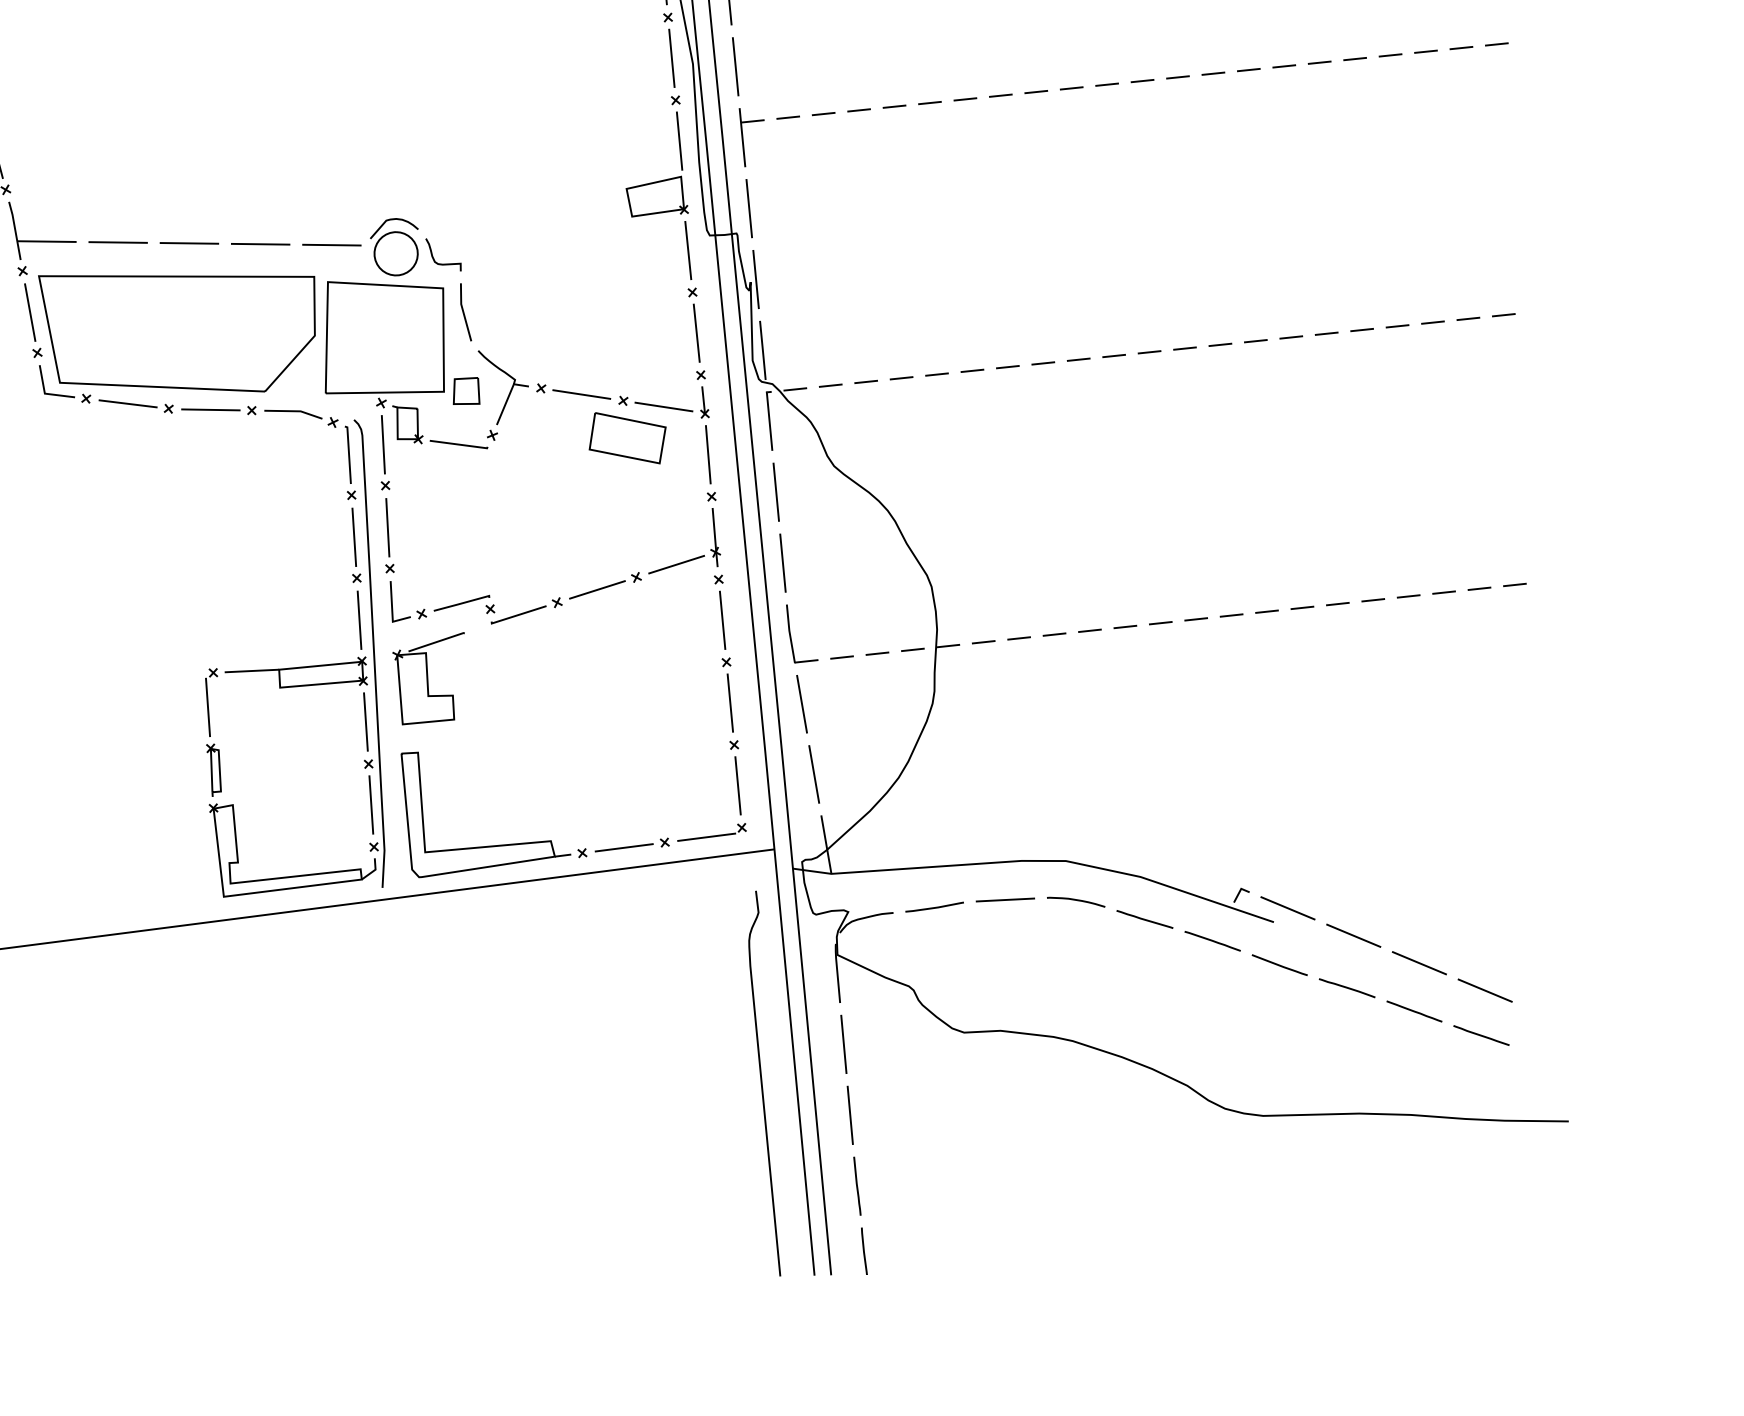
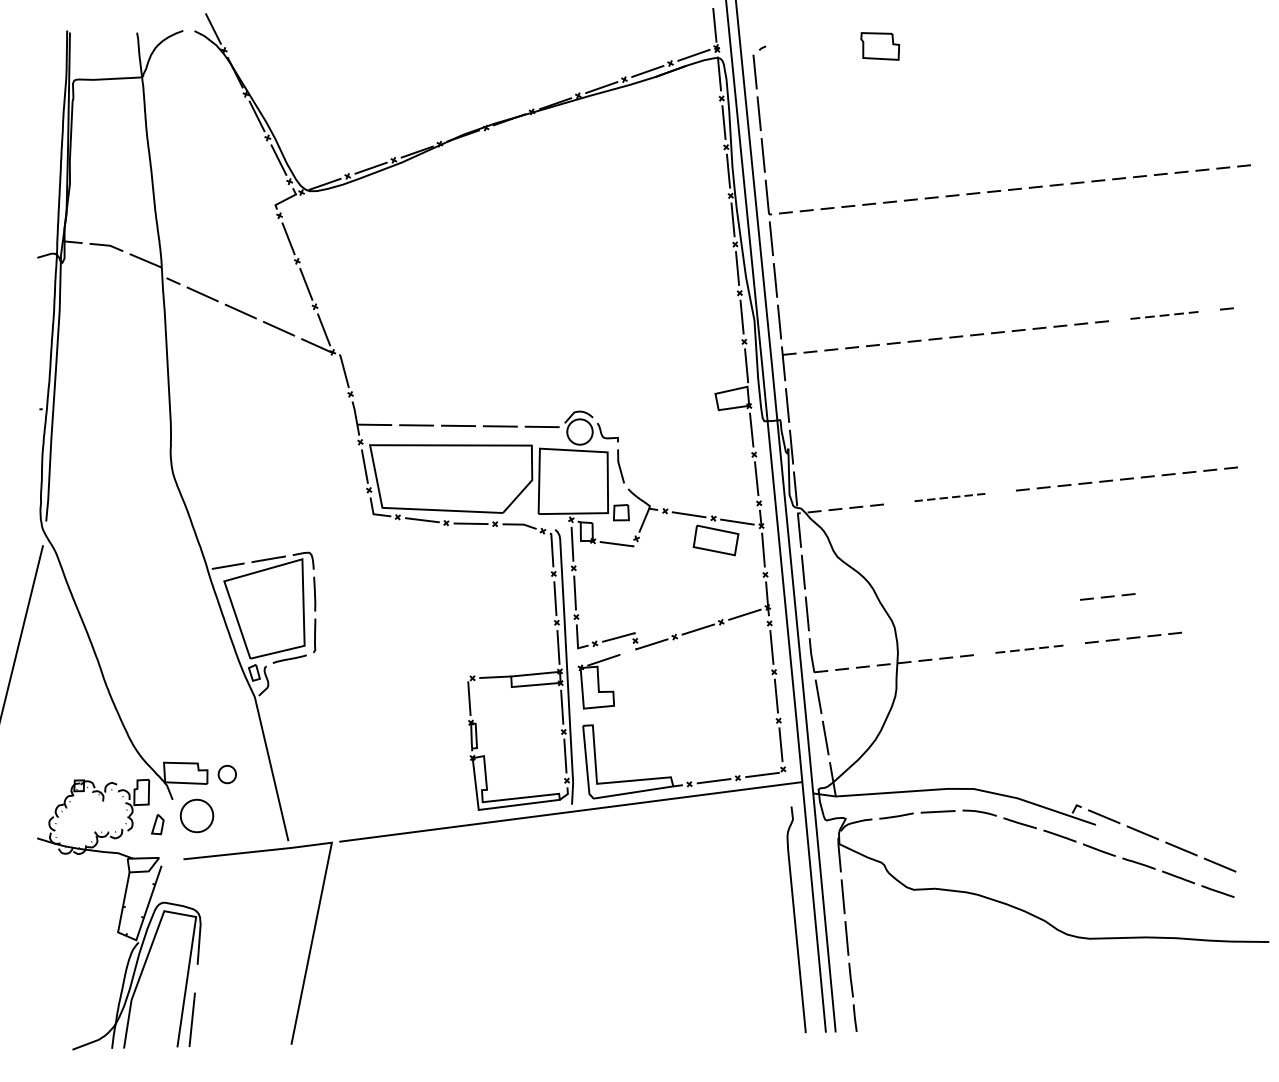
part: (1390, 55) -> (1164, 315), size x0.7
part: (1024, 365) -> (949, 497), size x0.6
part: (1479, 588) -> (1107, 596), moved
part: (1160, 623) -> (1029, 649), size x0.7

